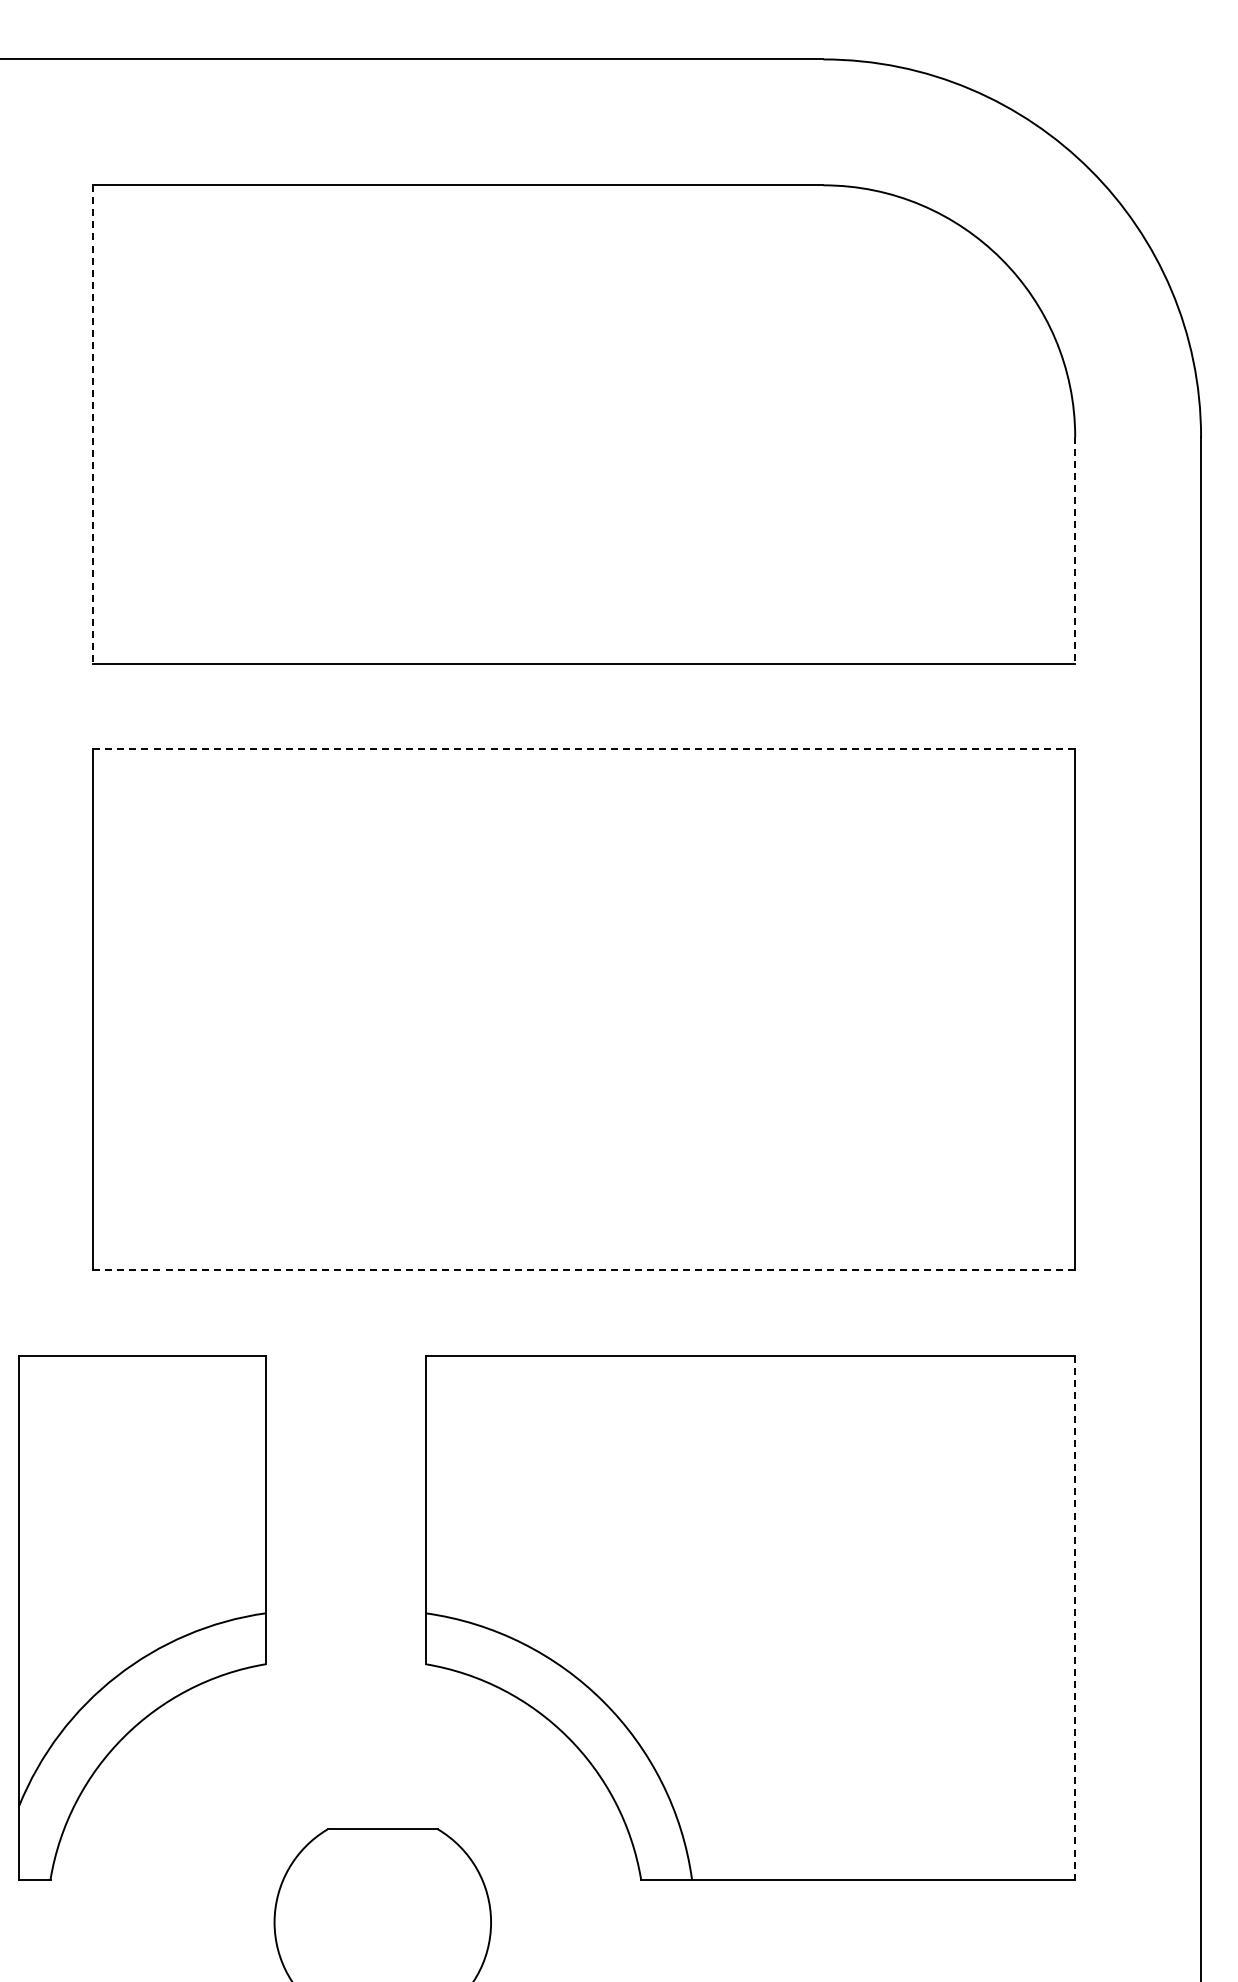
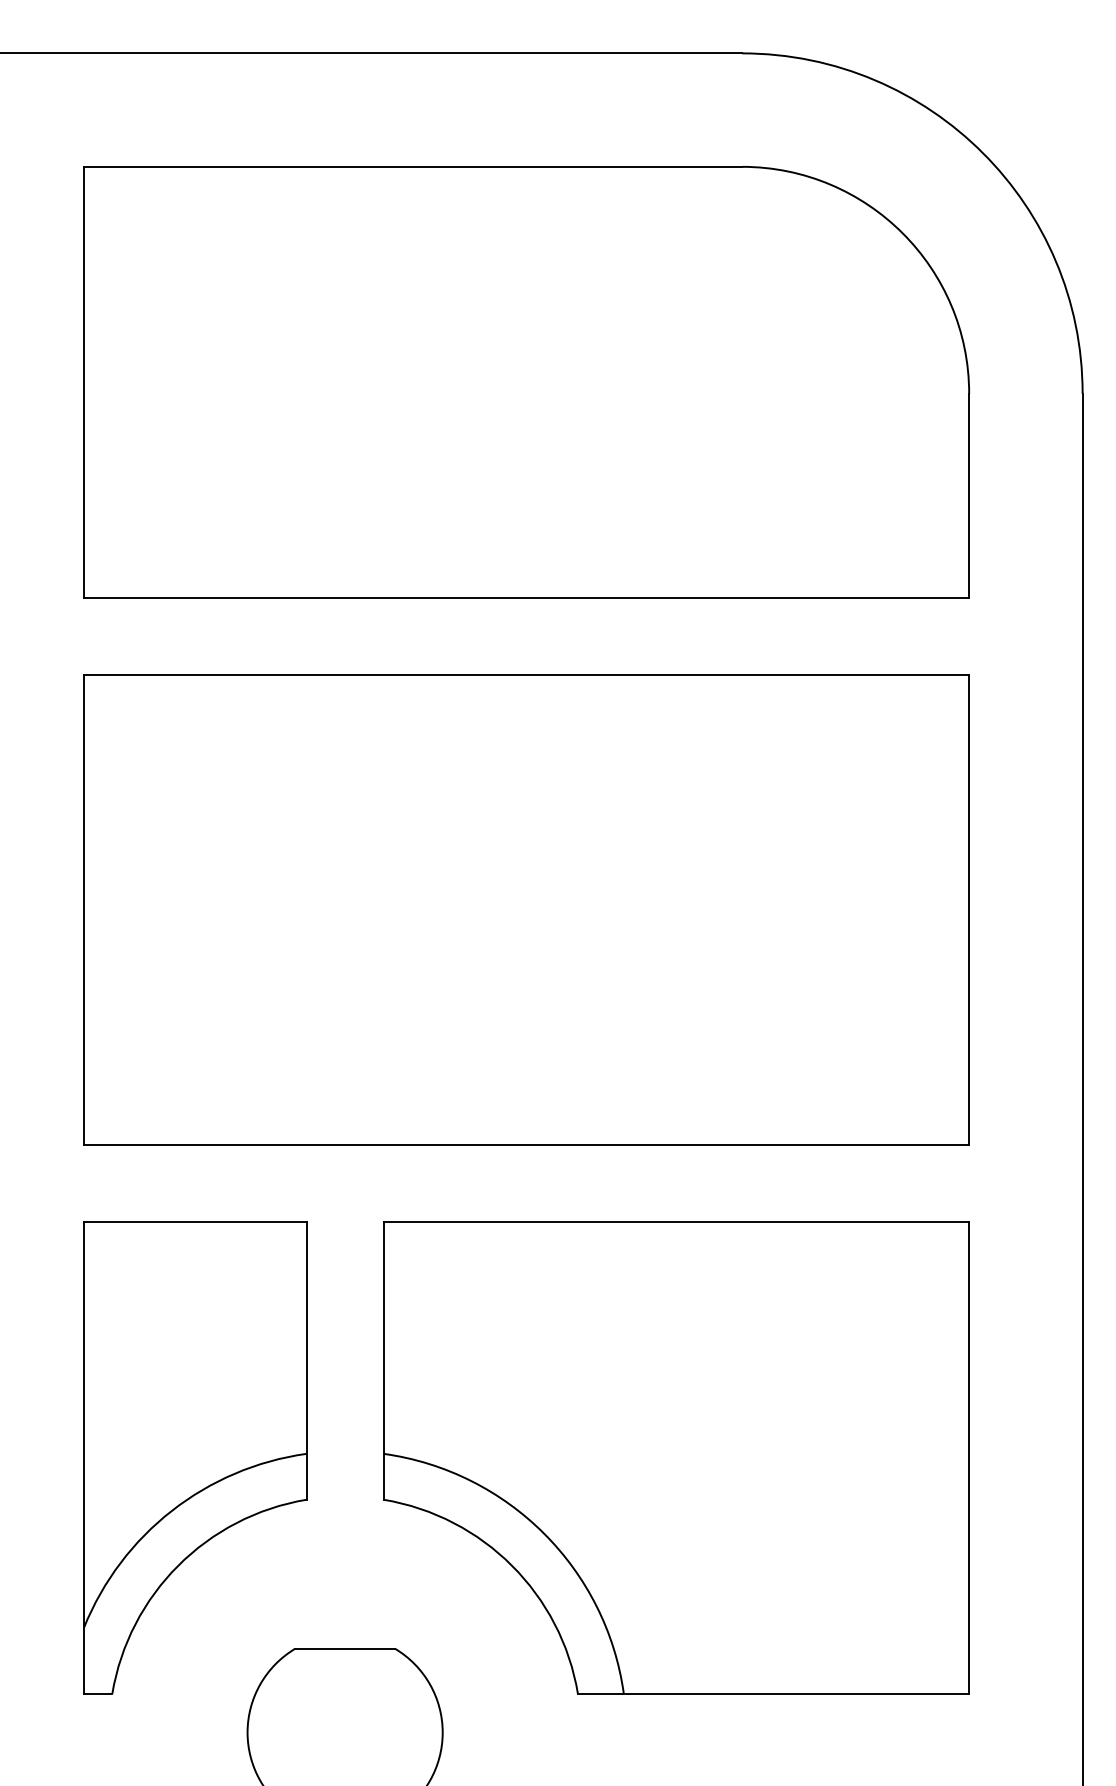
line: (93, 425) -> (84, 383), dashed -> solid
line: (1075, 550) -> (969, 495), dashed -> solid
line: (584, 749) -> (526, 675), dashed -> solid
line: (584, 1270) -> (526, 1144), dashed -> solid
part: (142, 1617) -> (195, 1457), moved
line: (1075, 1617) -> (969, 1457), dashed -> solid

